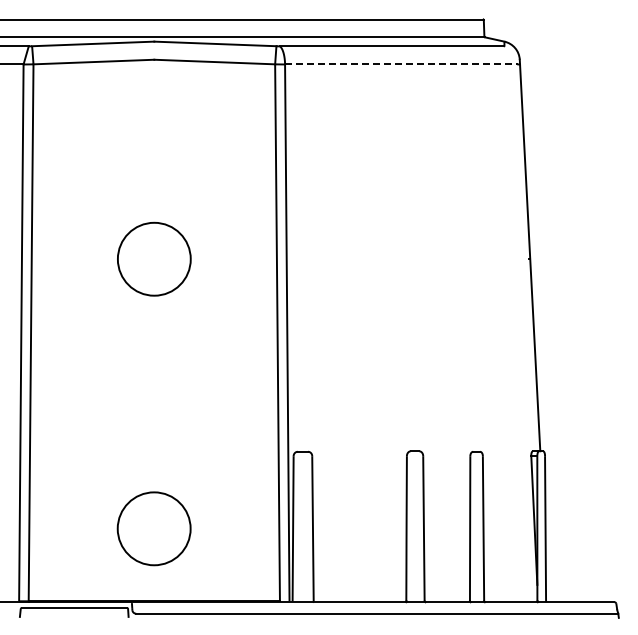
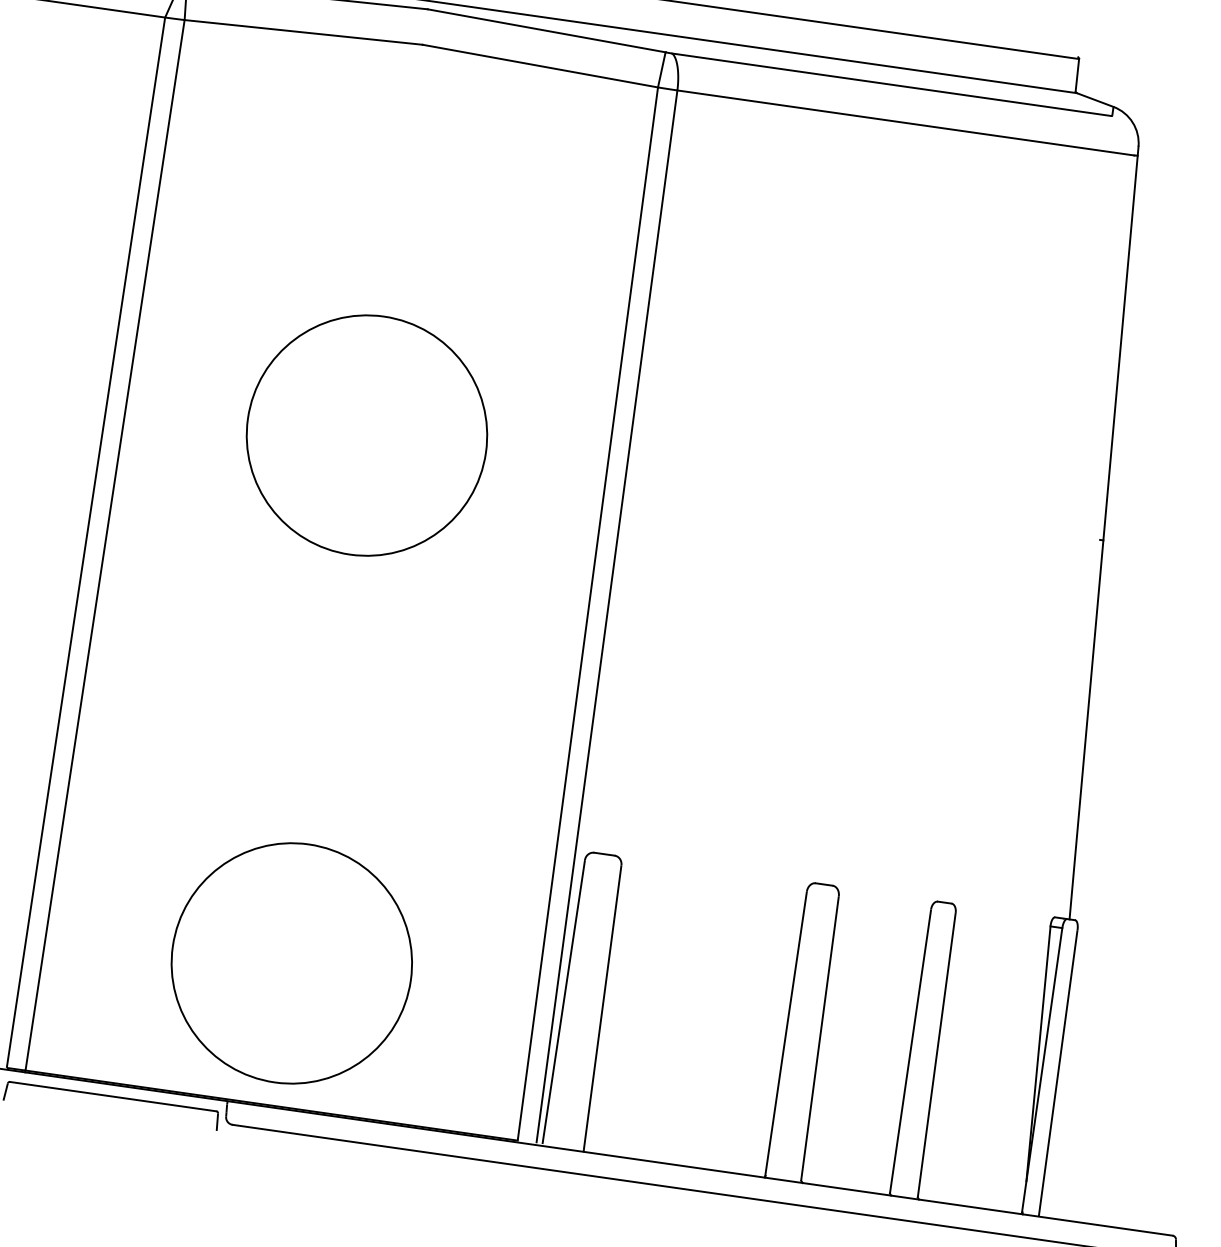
line: (401, 64) -> (905, 122), dashed -> solid
circle: (154, 259) -> (367, 436), size x1.67
circle: (153, 528) -> (290, 962), size x1.67

